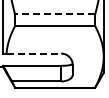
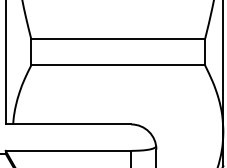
line: (54, 14) -> (116, 39), dashed -> solid
line: (34, 53) -> (73, 124), dashed -> solid

